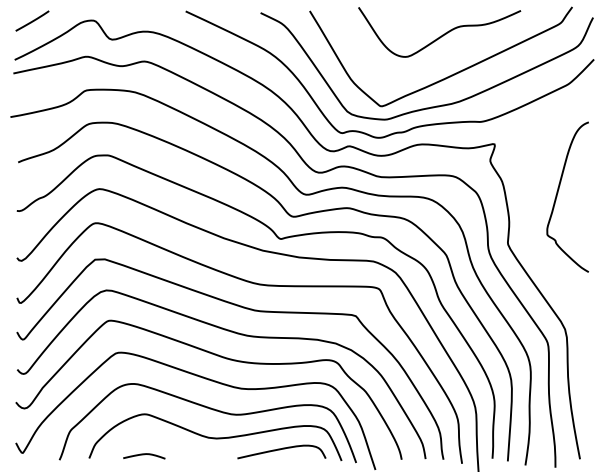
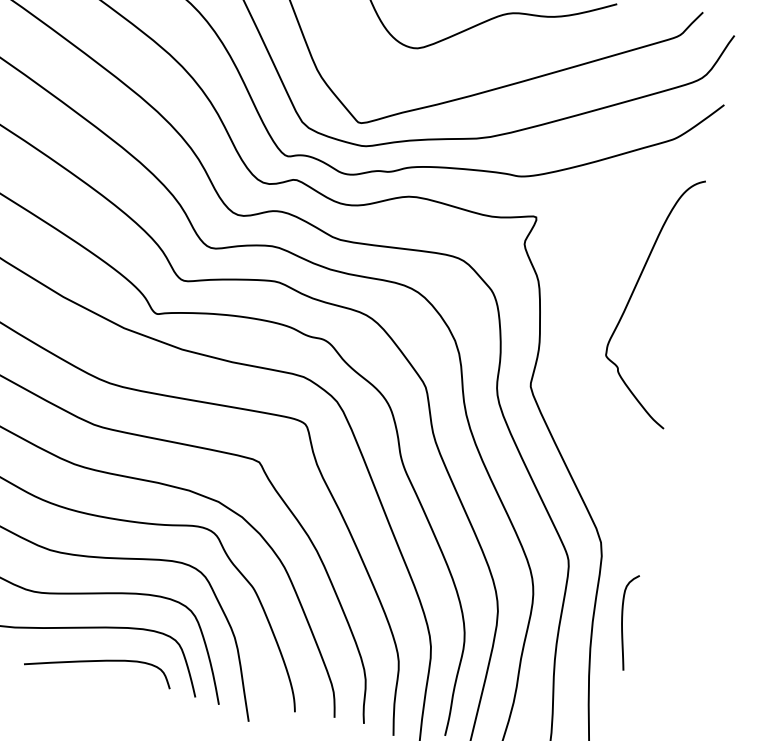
curve: (558, 193) -> (635, 290), moved
curve: (586, 373) -> (624, 621), added

